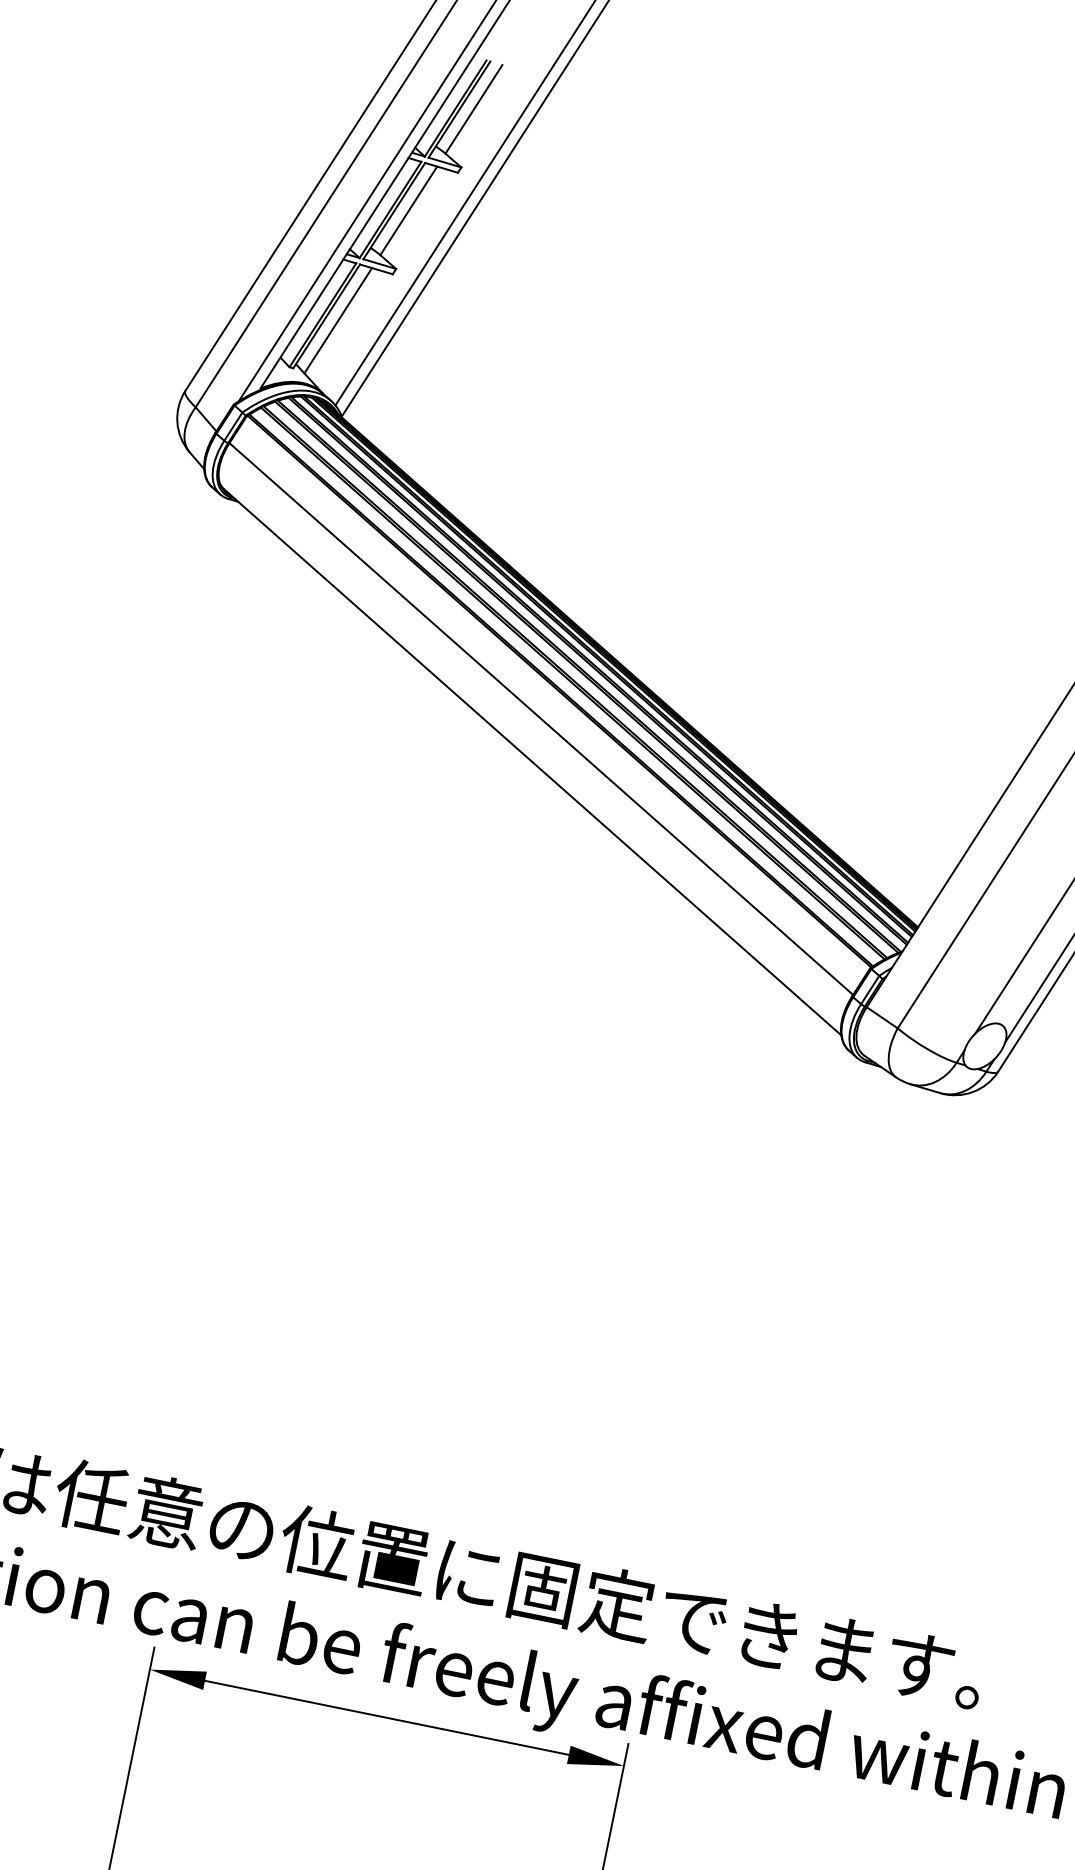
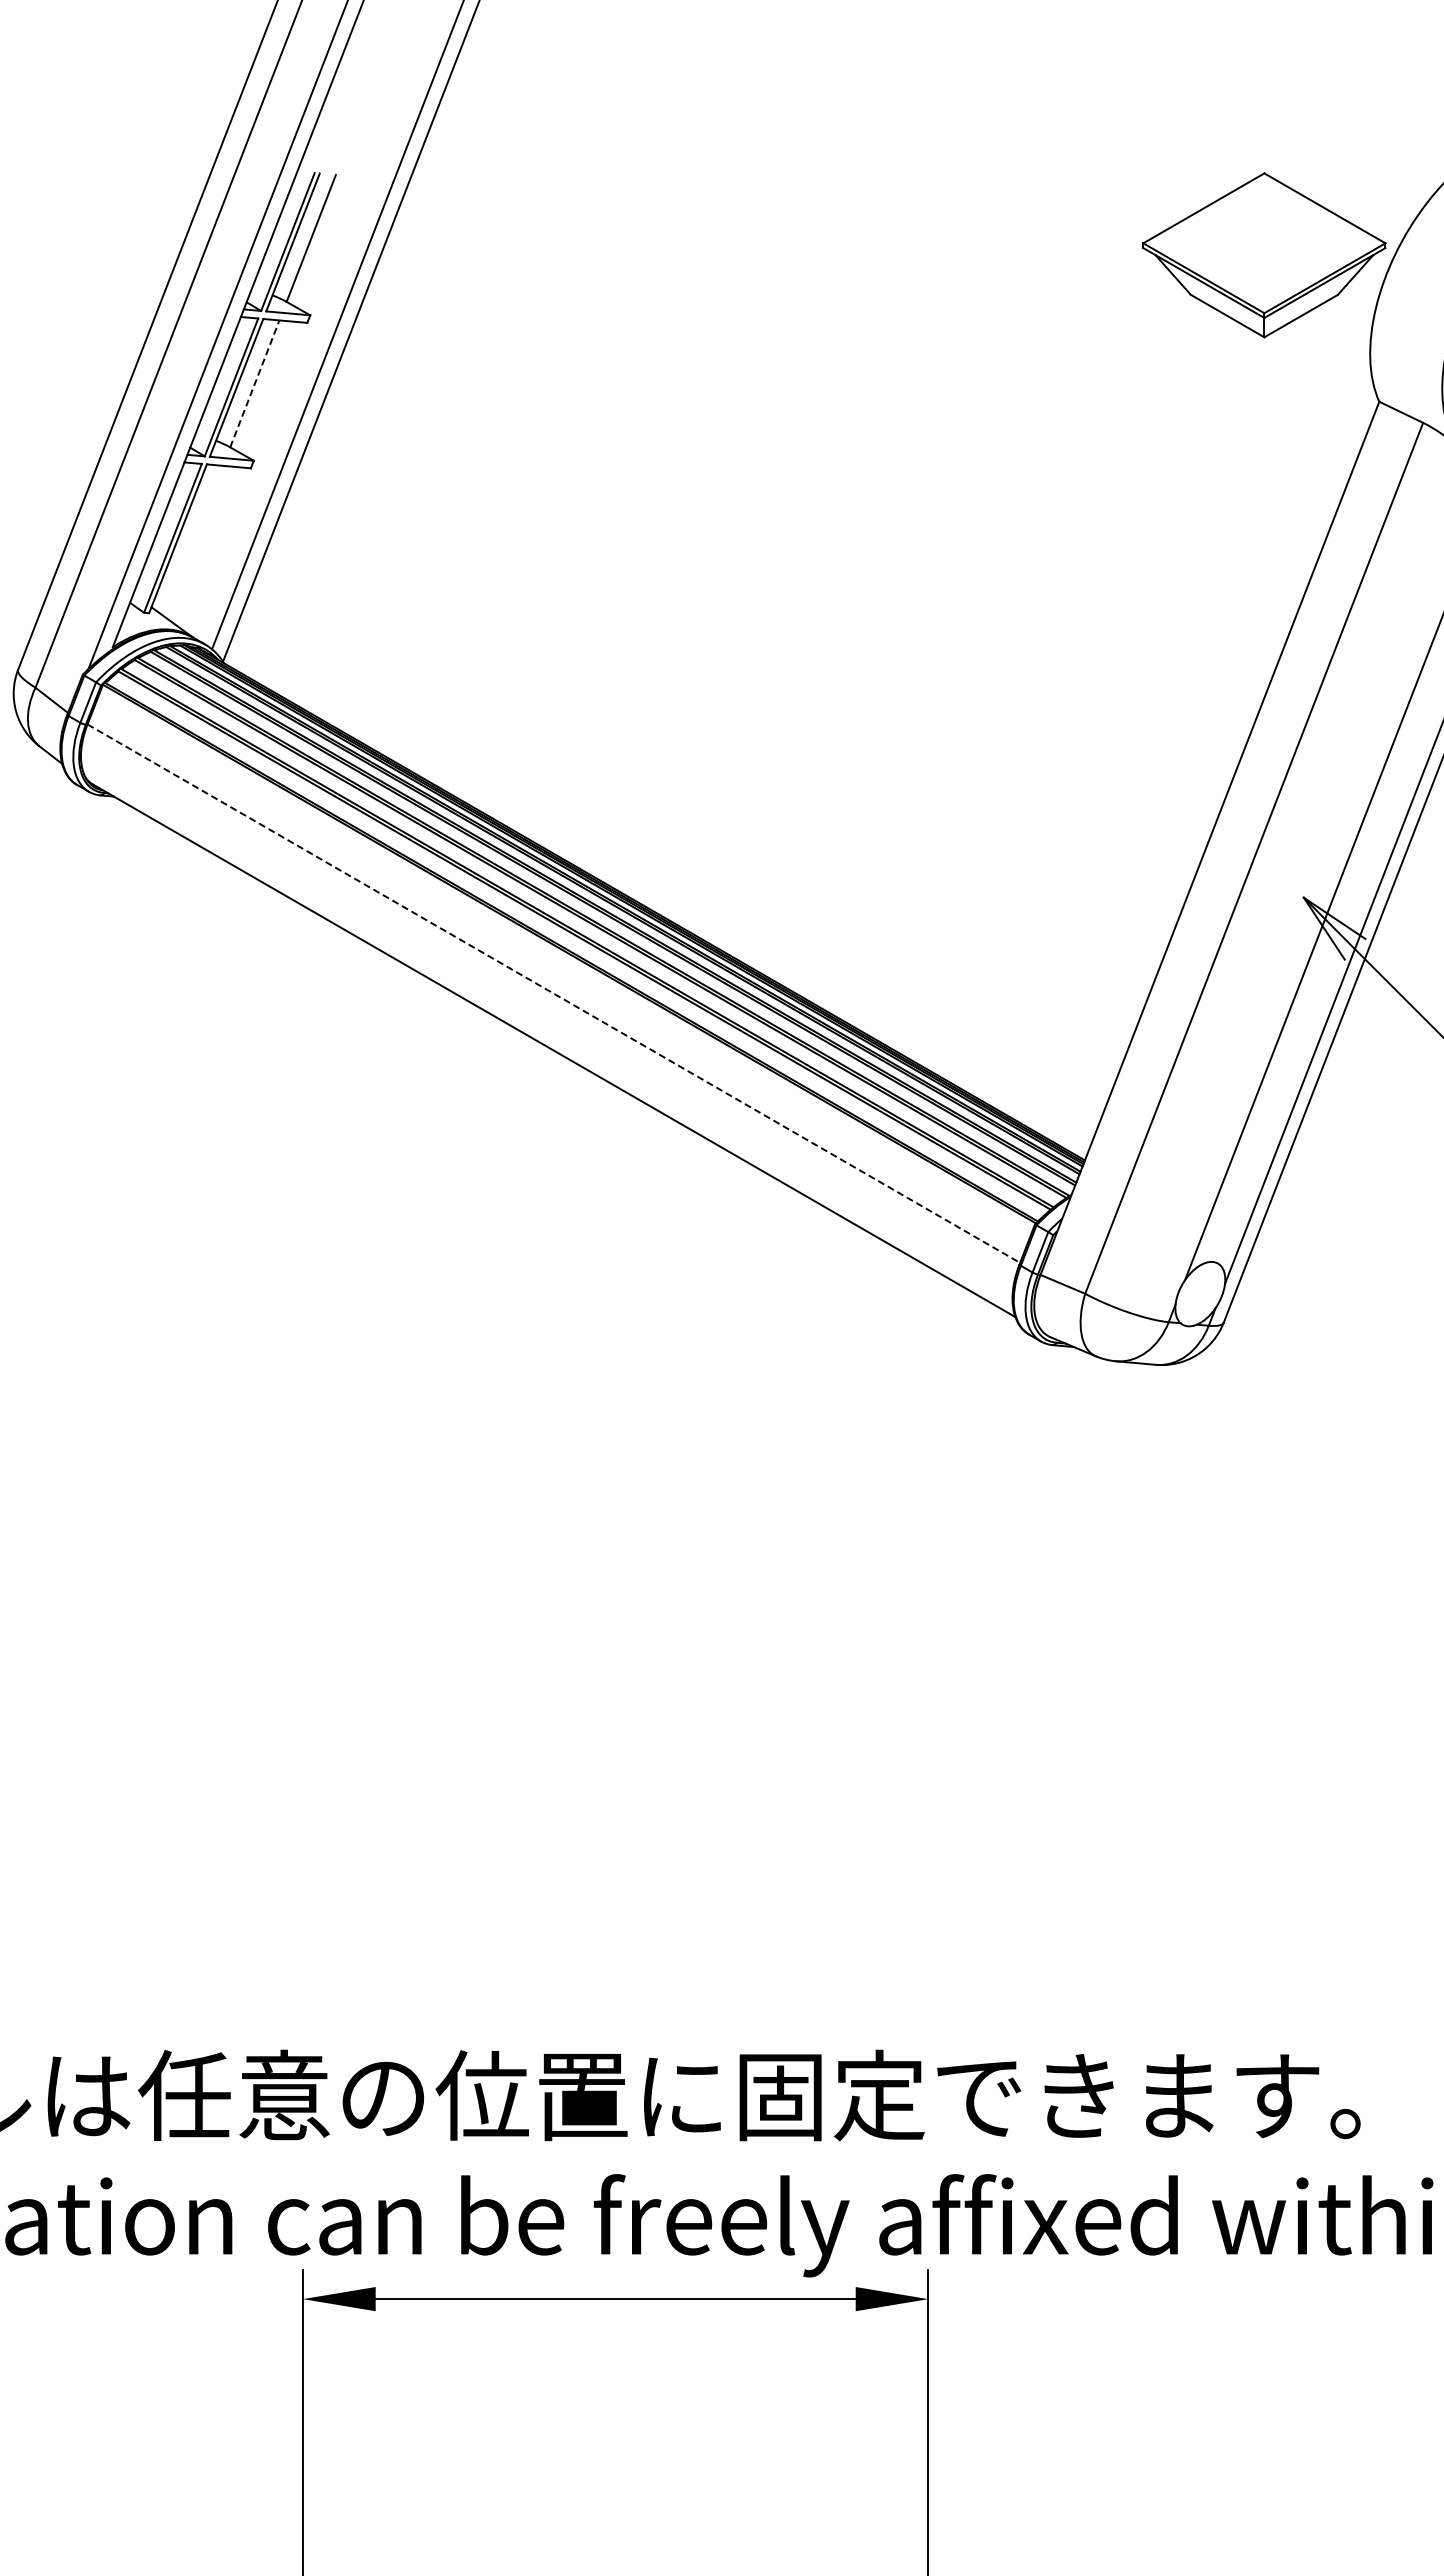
line: (409, 210) -> (255, 383), solid -> dashed
line: (338, 320) -> (193, 540), removed
line: (541, 719) -> (554, 993), solid -> dashed

